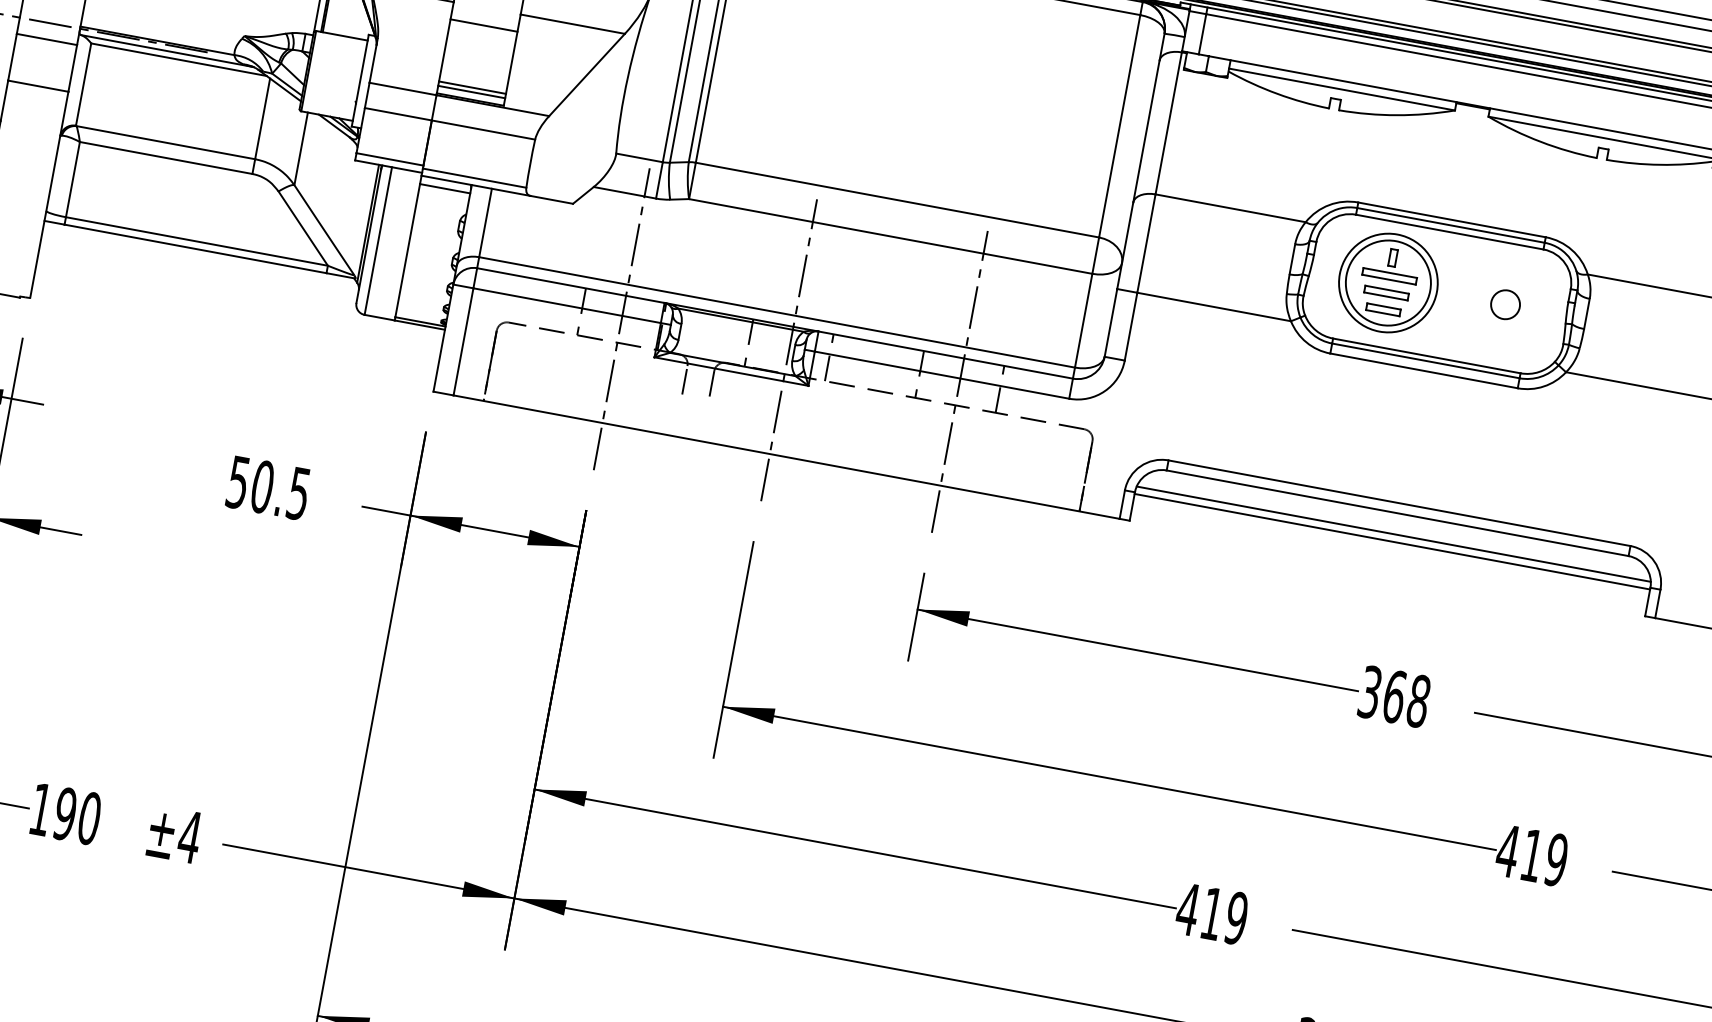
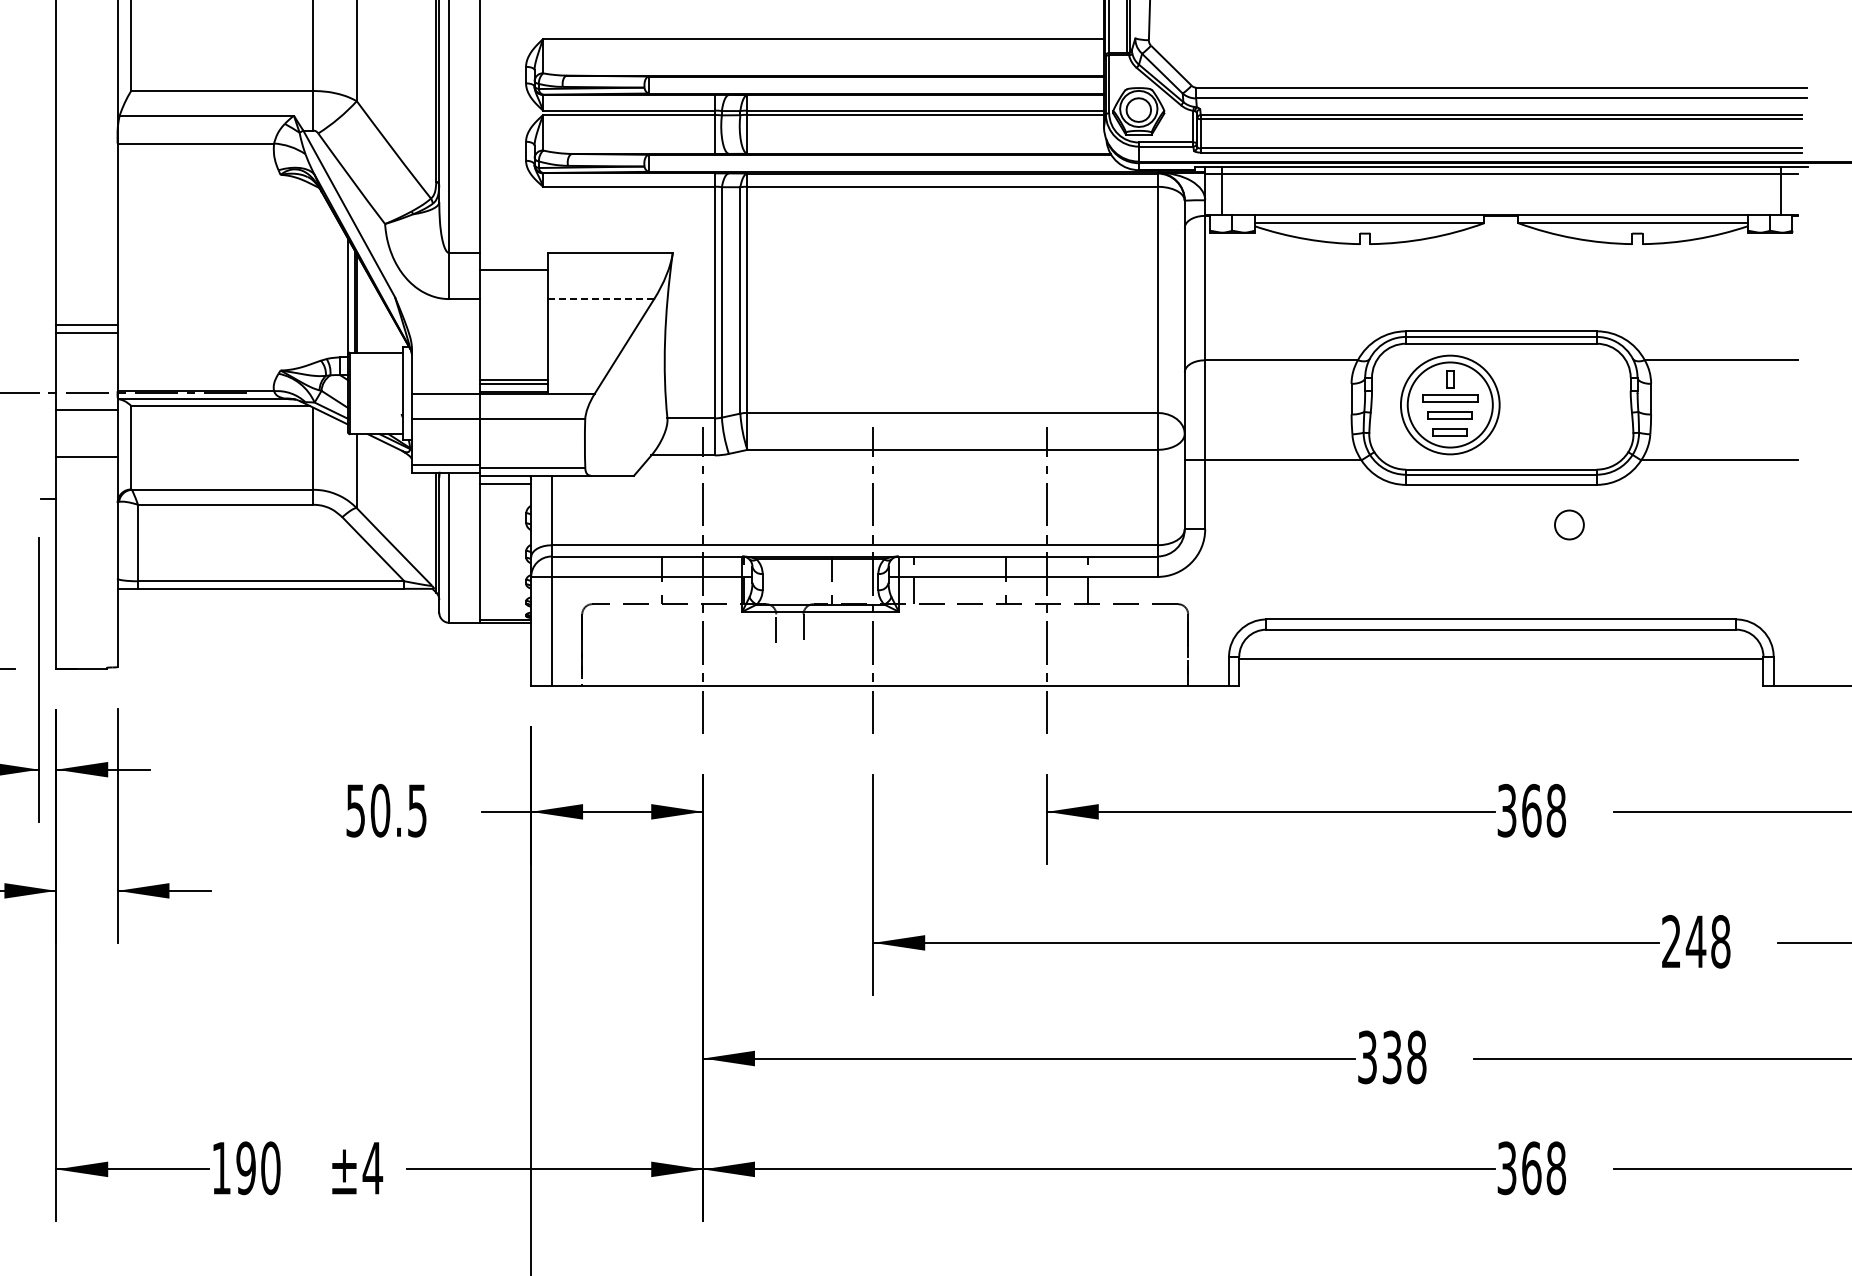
line: (573, 24) -> (601, 299), solid -> dashed
line: (484, 25) -> (514, 316), removed
circle: (1505, 304) -> (1569, 524), moved
line: (1393, 533) -> (1500, 650), removed
text: (1531, 855) -> (1695, 941), 419 -> 248
text: (1211, 913) -> (1391, 1057), 419 -> 338

